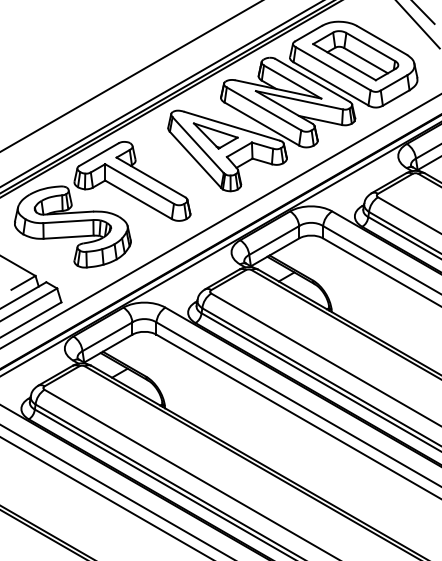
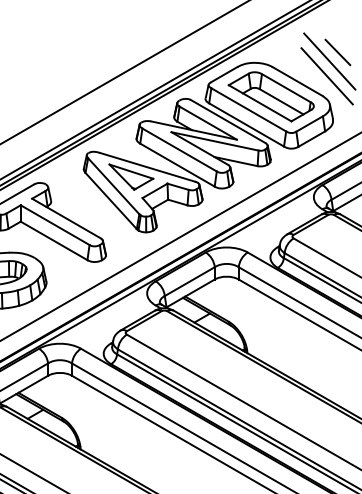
line: (411, 35) -> (327, 76), added

